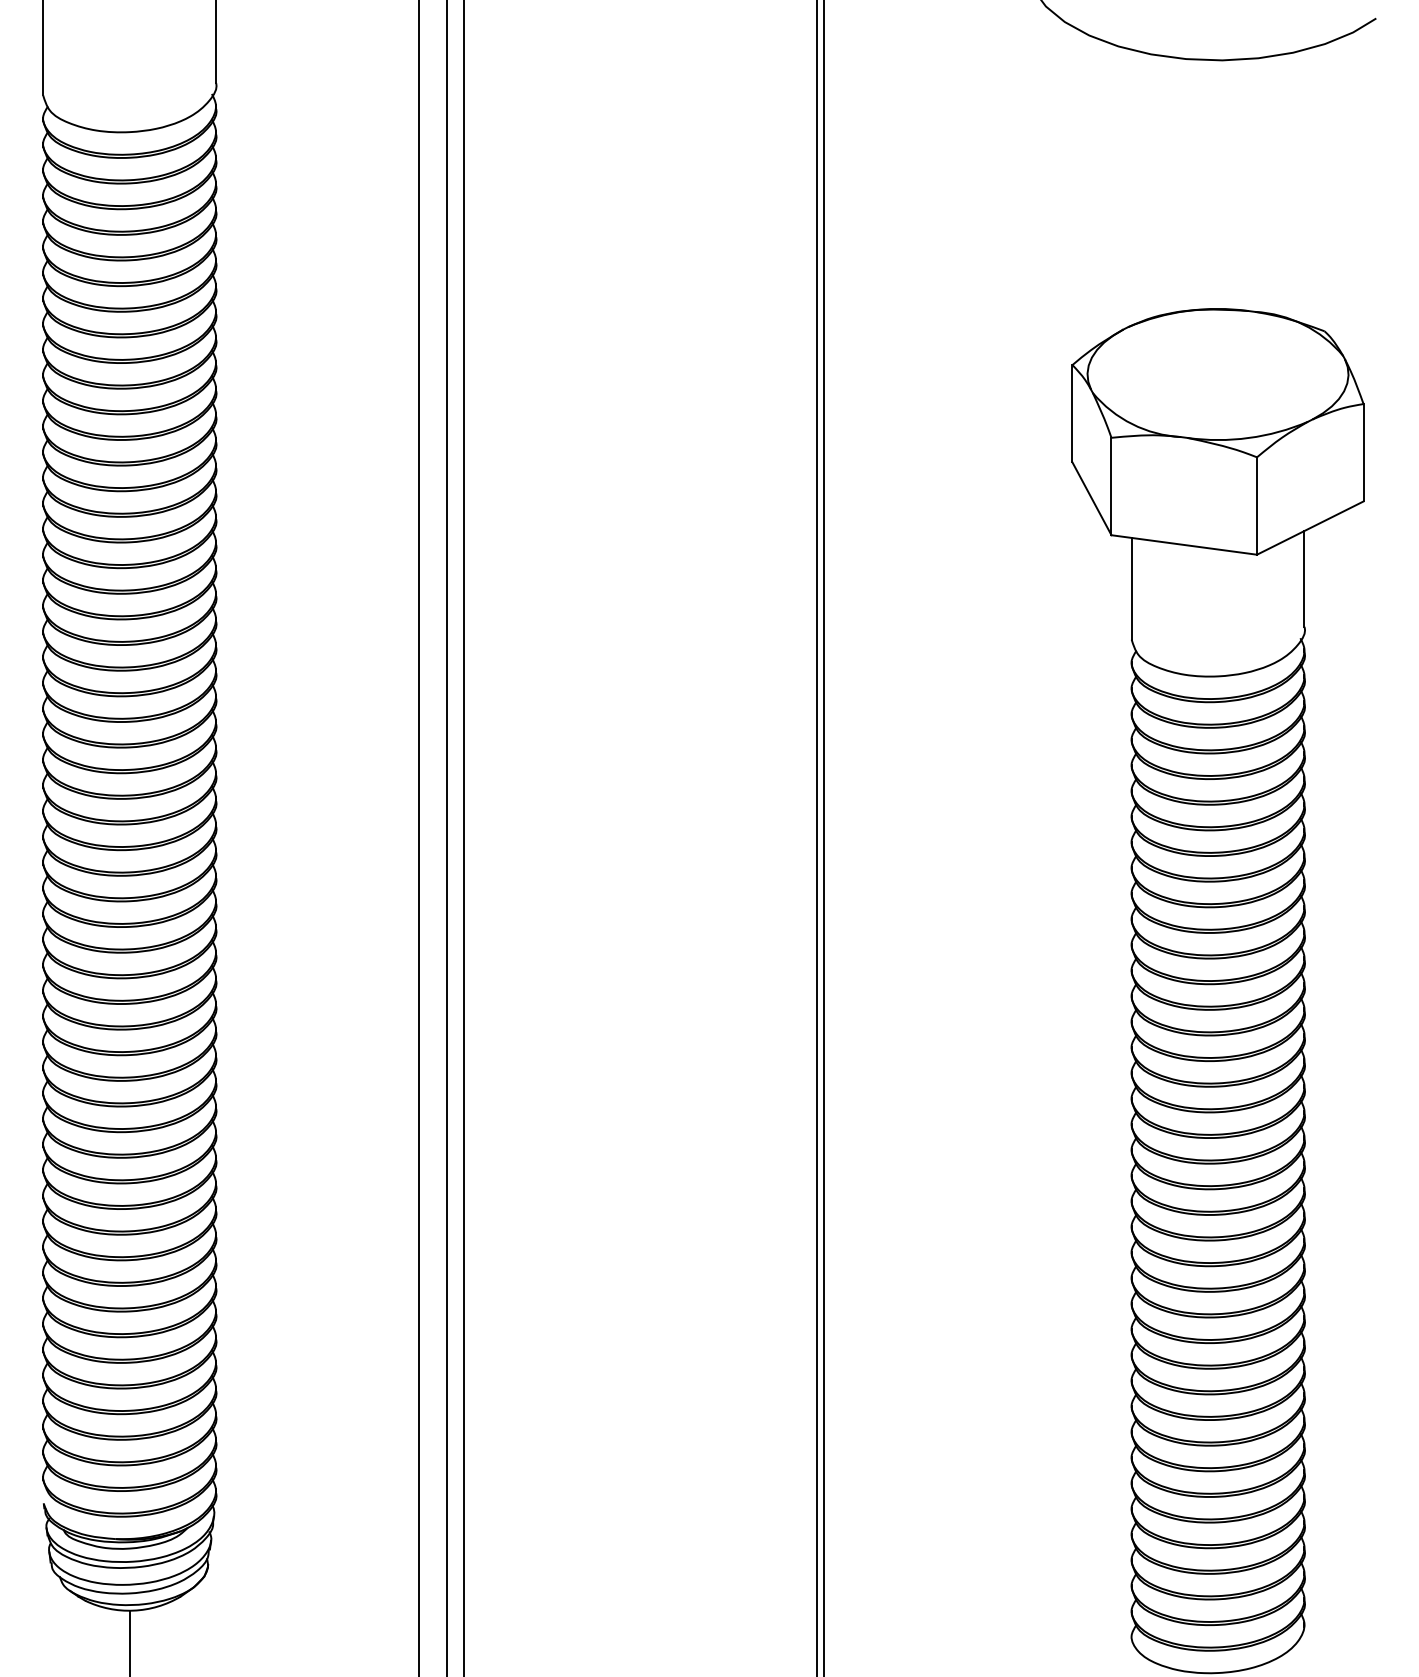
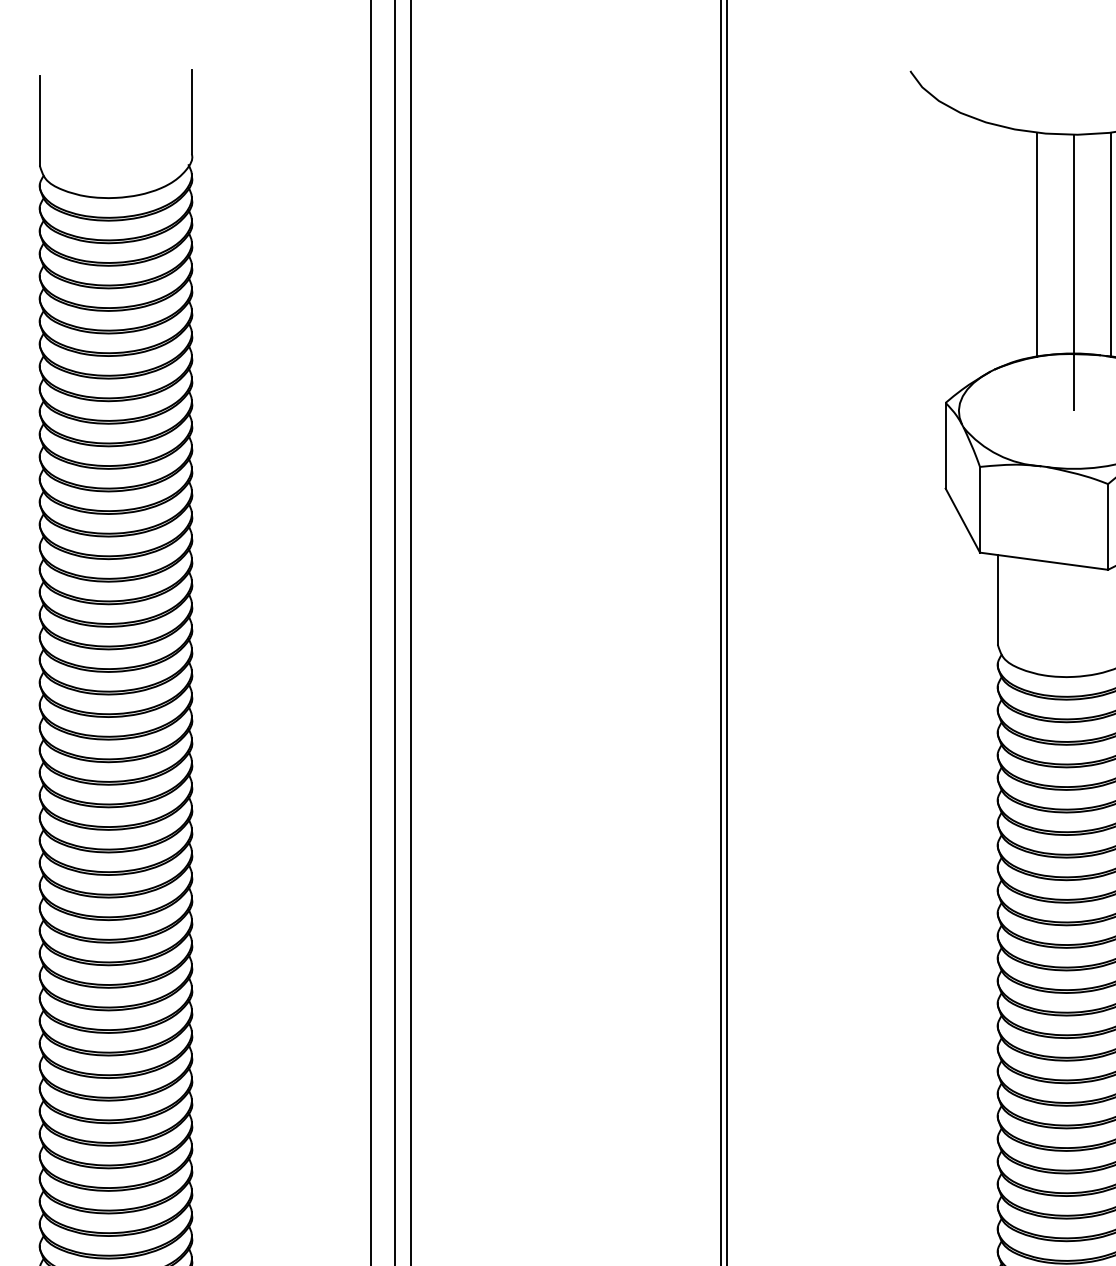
line: (1176, 185) -> (1037, 244), added
line: (1259, 185) -> (1110, 244), added
line: (1218, 217) -> (1074, 273), added

